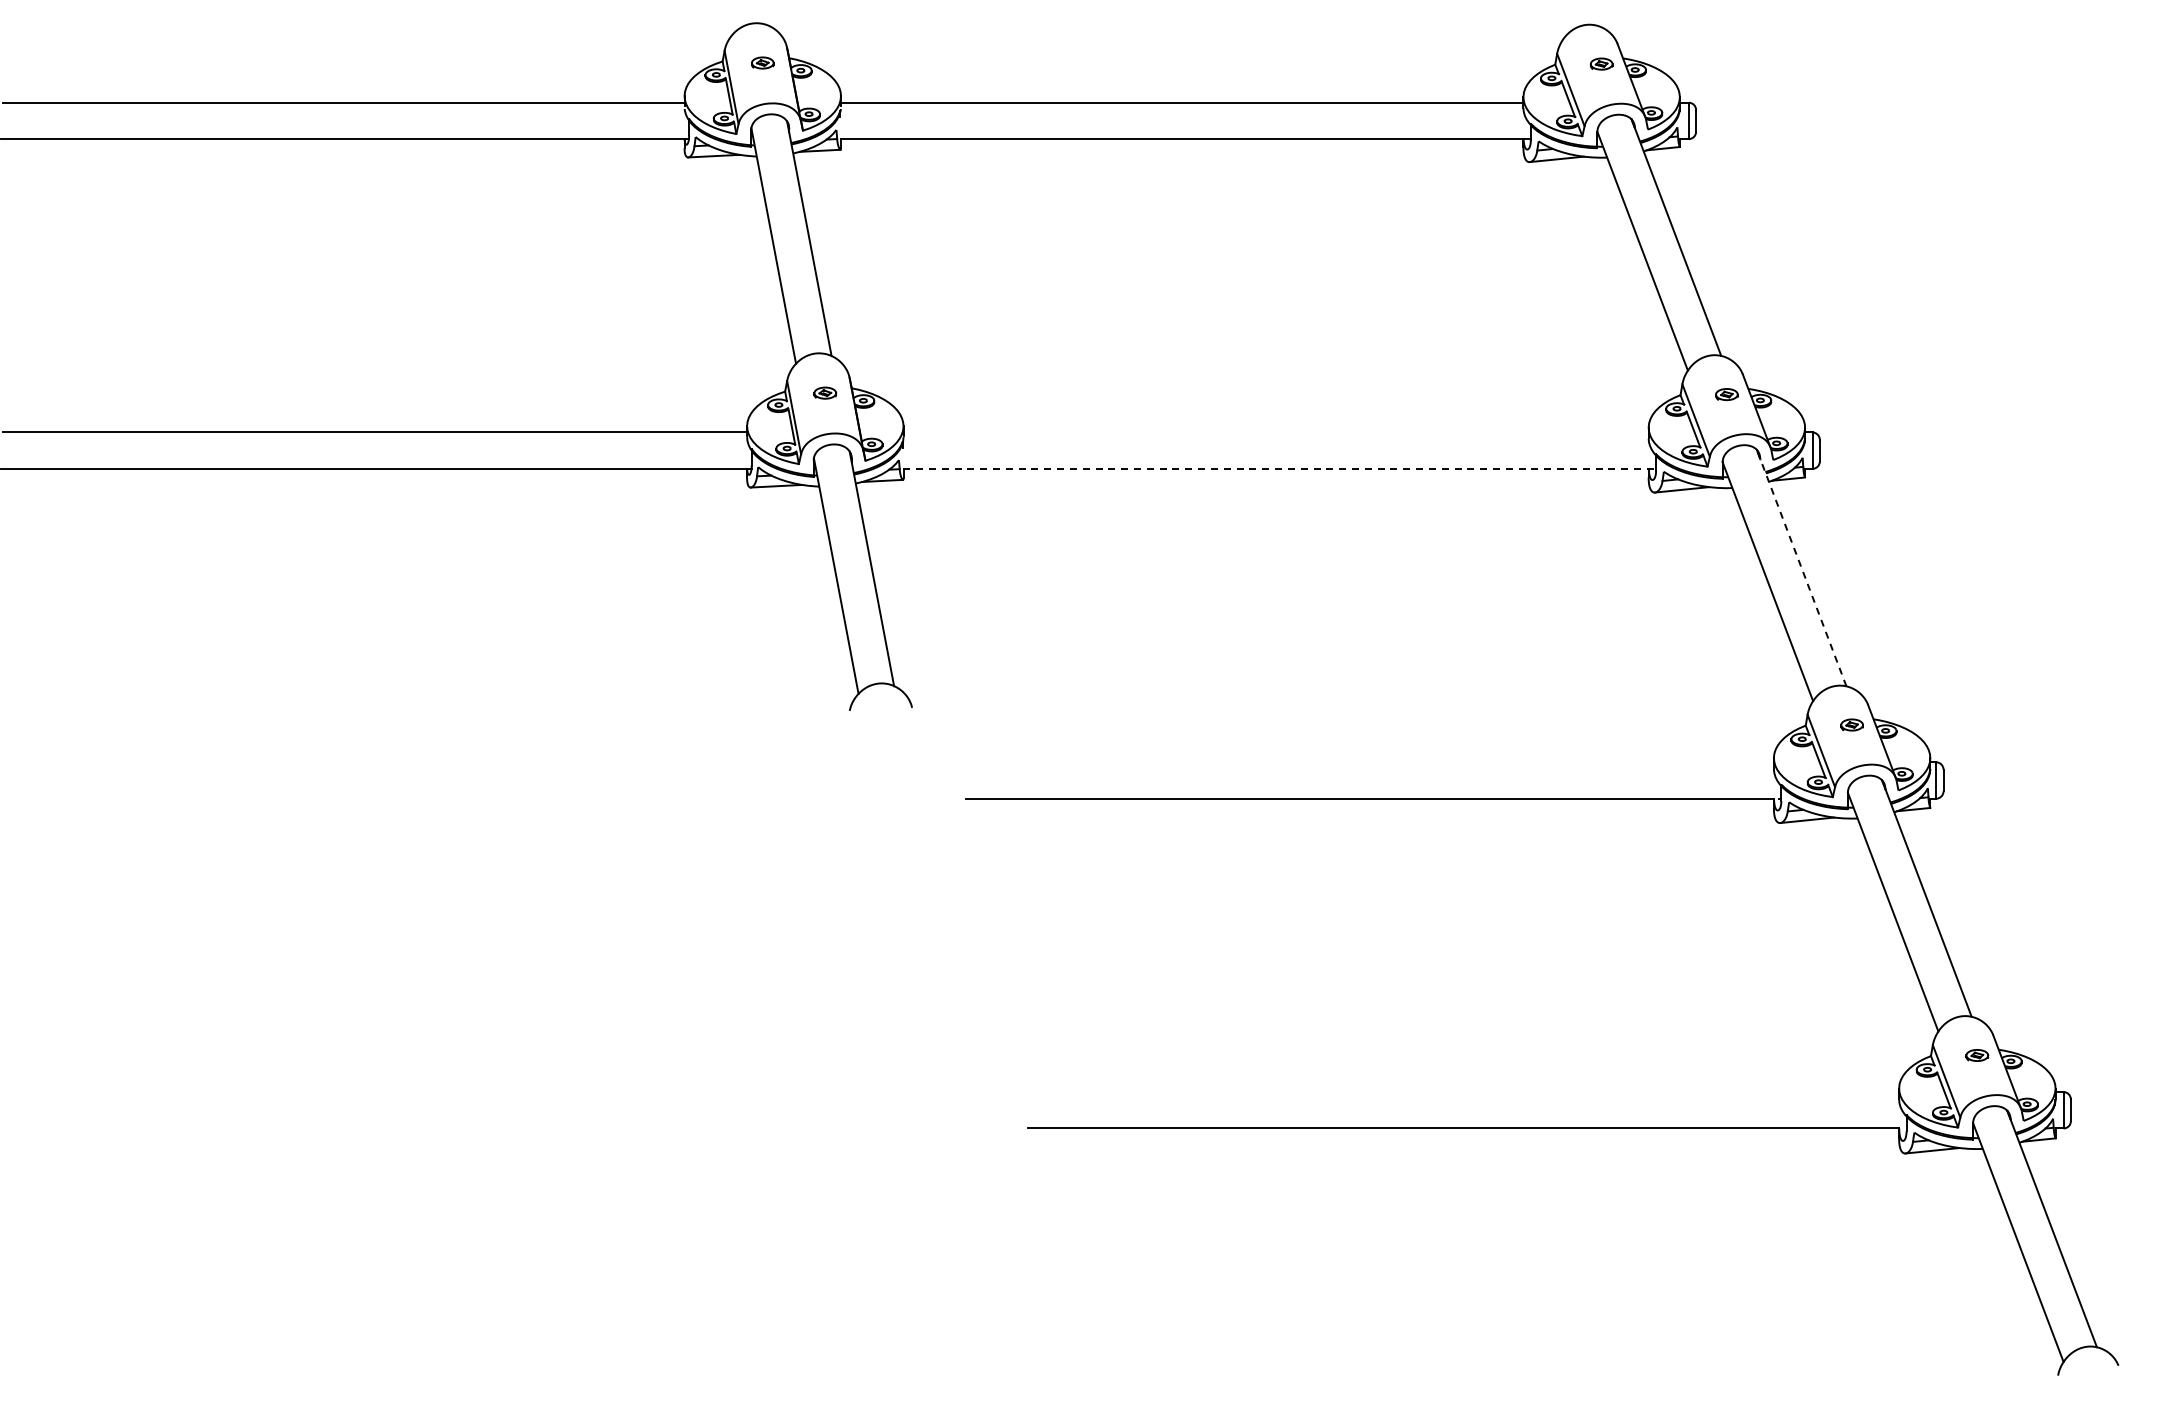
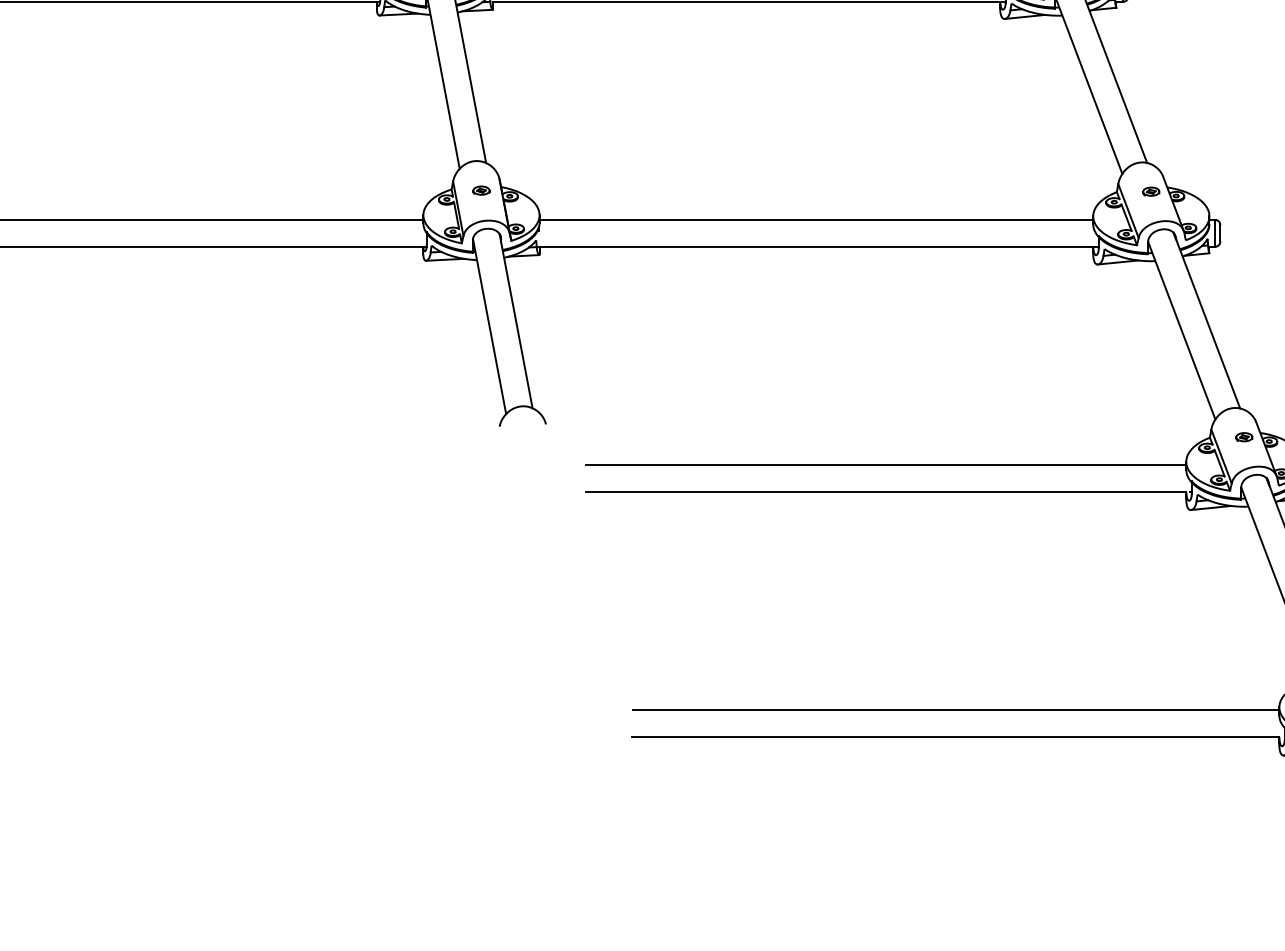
line: (1275, 432) -> (815, 219), added
line: (1280, 468) -> (819, 246), dashed -> solid
line: (1801, 567) -> (1206, 320), dashed -> solid
line: (1369, 762) -> (885, 465), added
line: (1463, 1092) -> (955, 710), added

